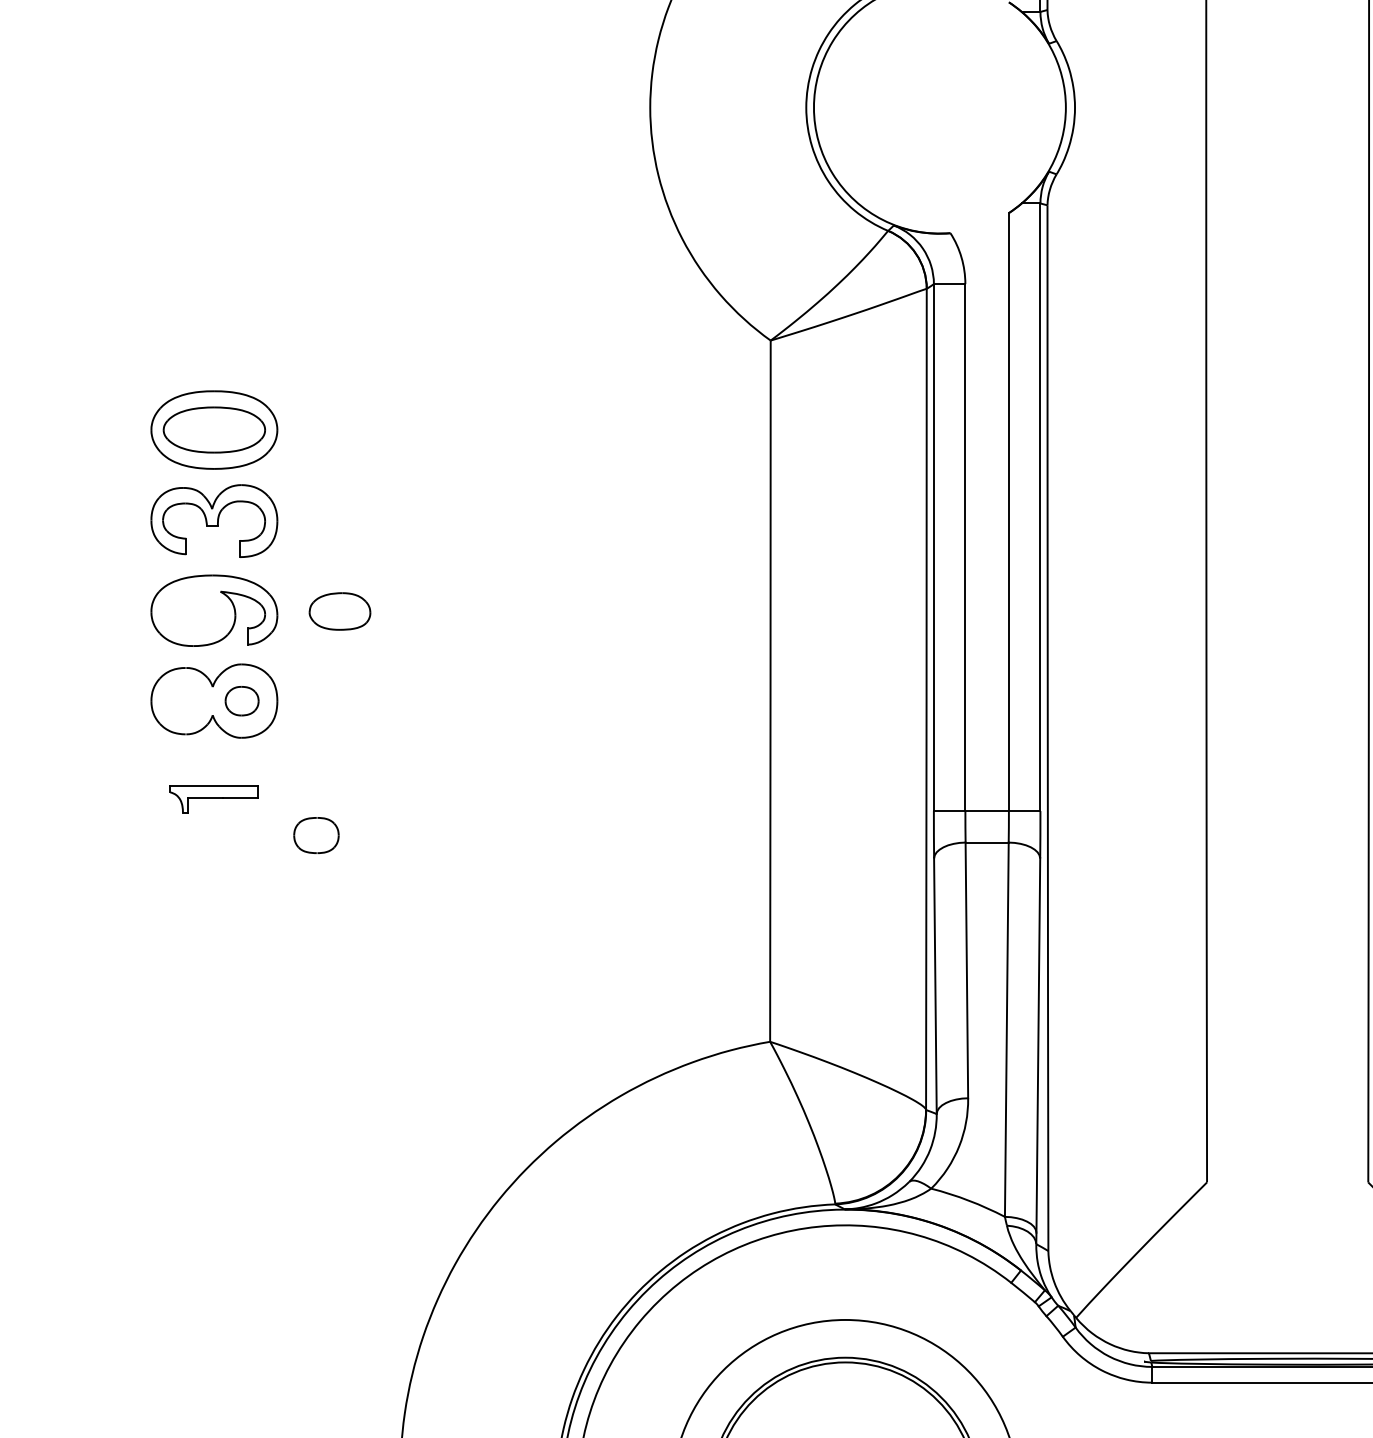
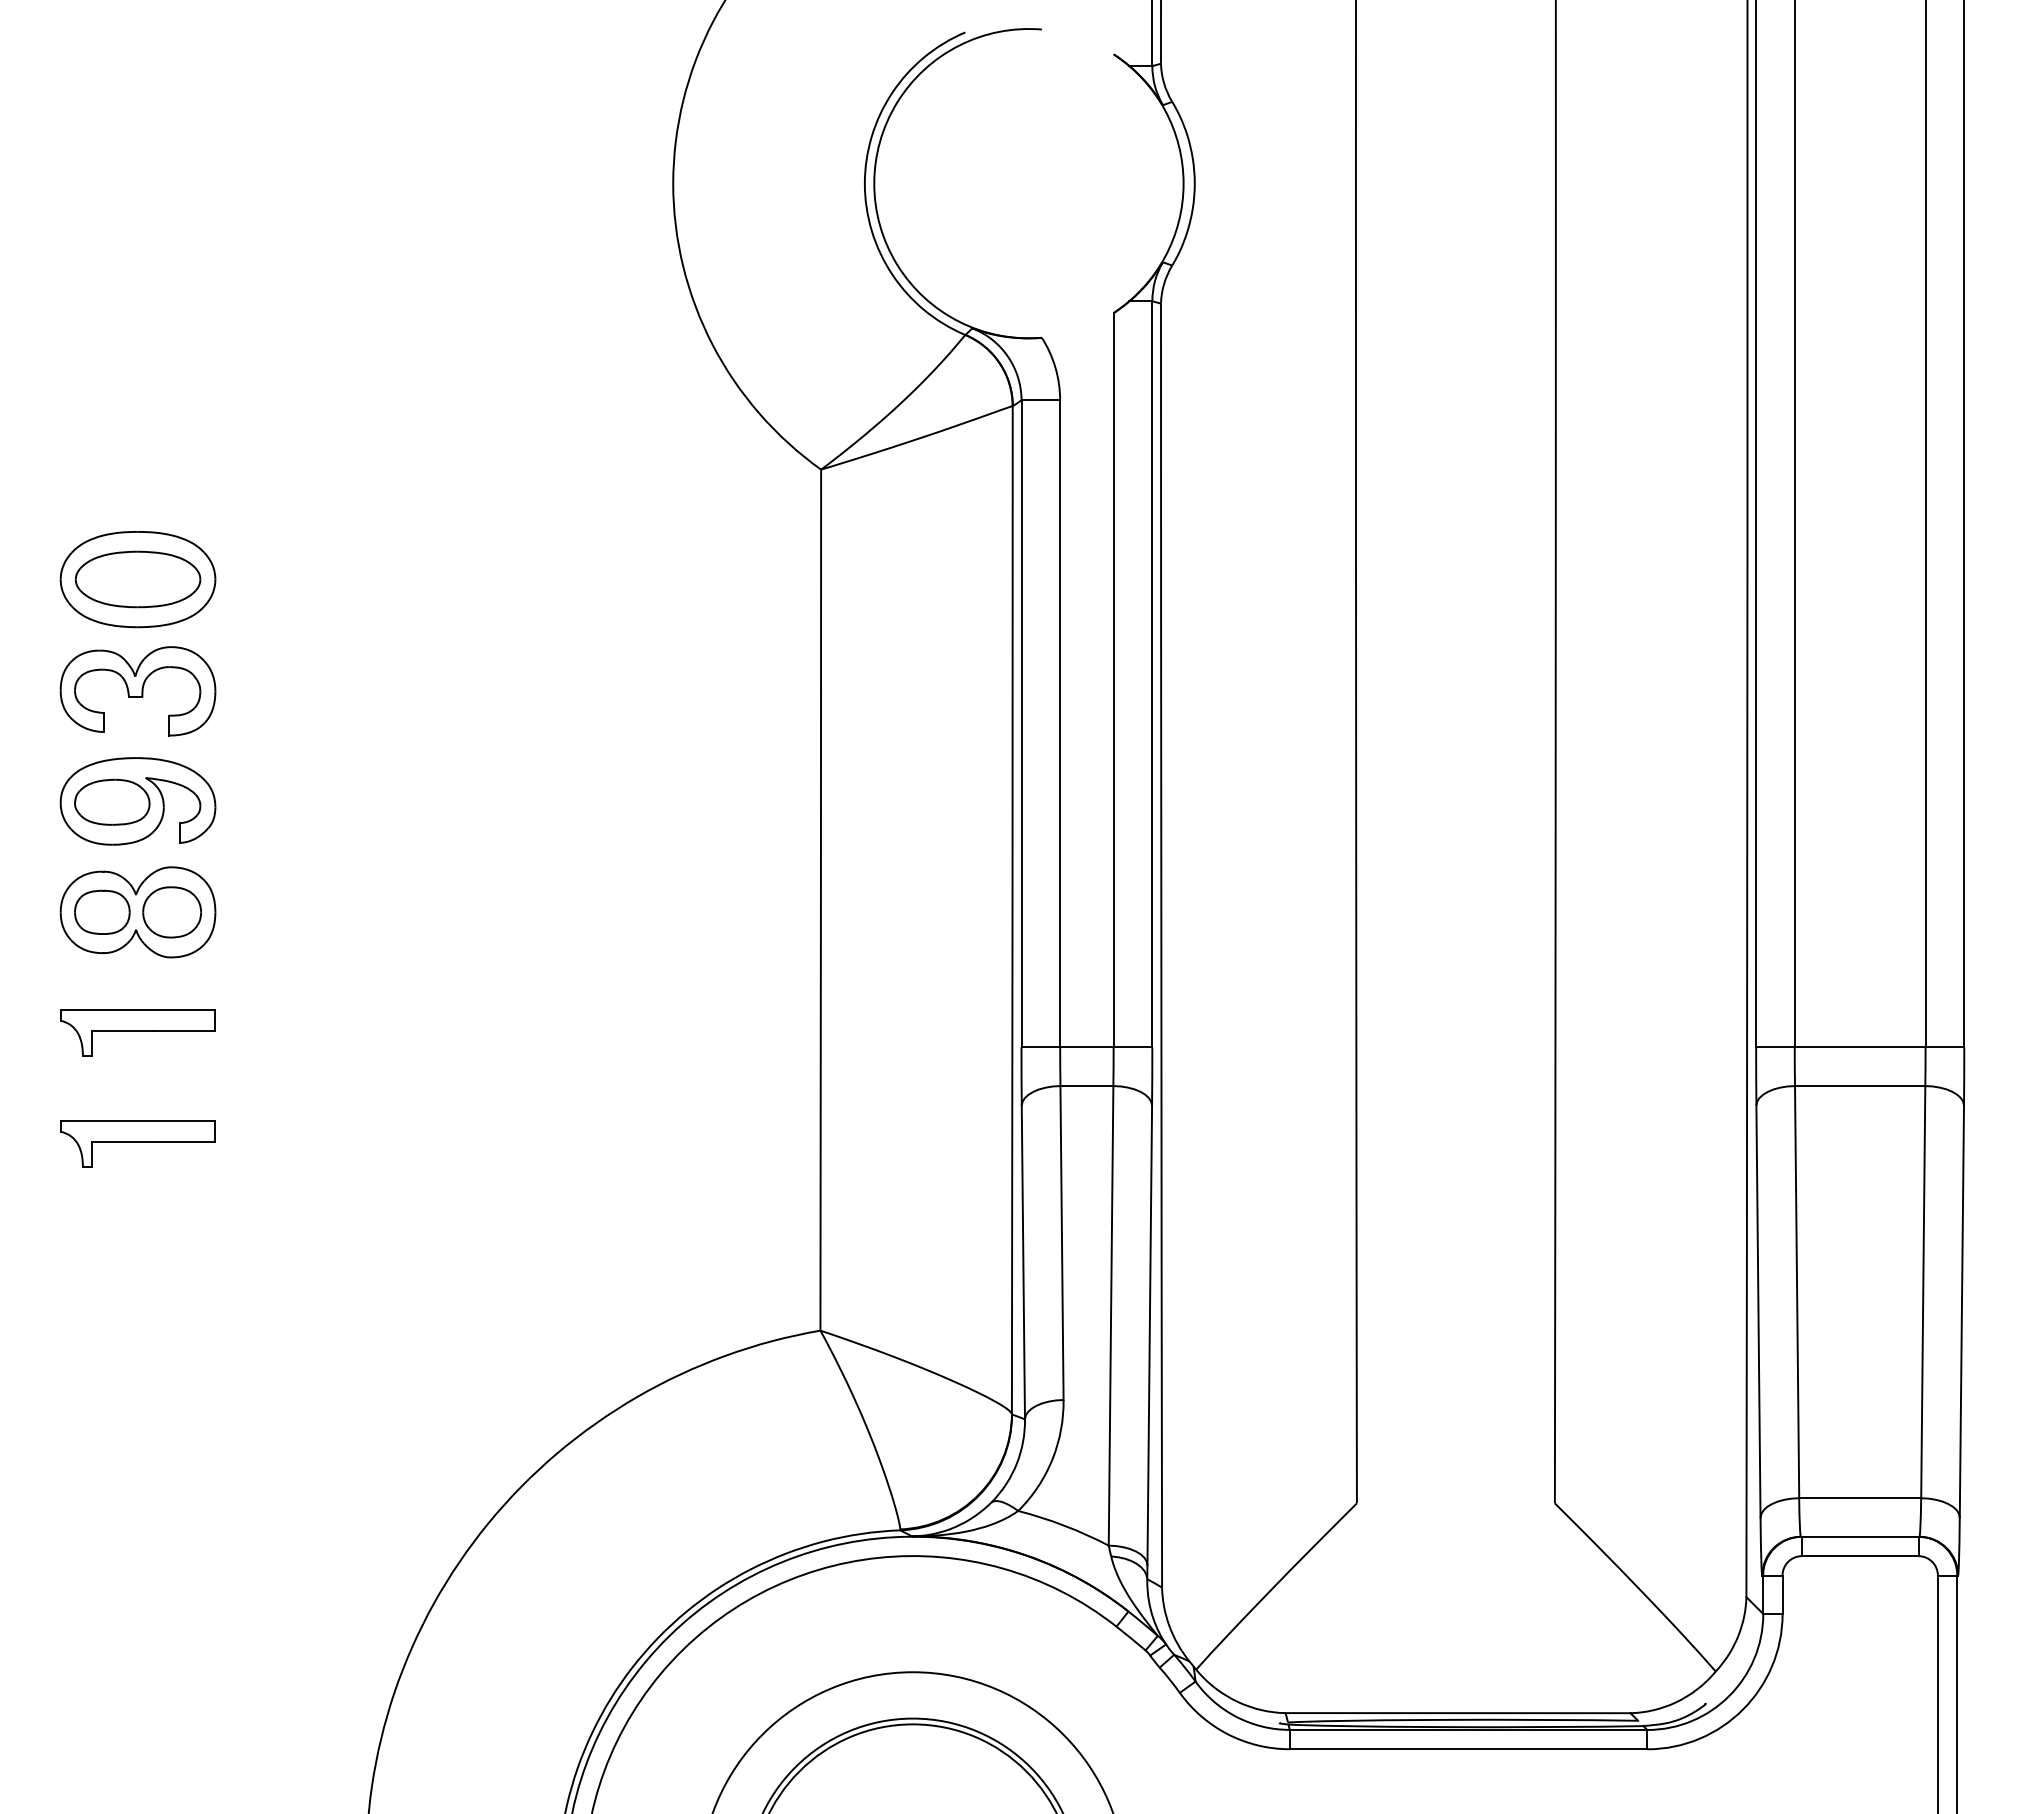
part: (340, 610) -> (112, 801), moved
part: (241, 701) -> (171, 912), size x1.43
part: (213, 798) -> (137, 1032), size x1.43
part: (316, 834) -> (102, 911), moved
part: (213, 889) -> (137, 1143), added

